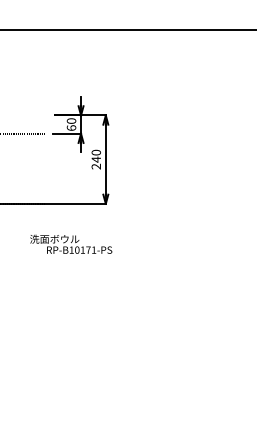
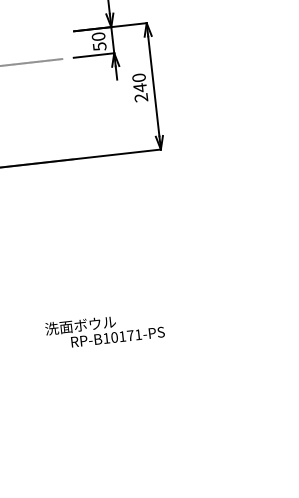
text: (71, 127) -> (99, 45), 60 -> 50
text: (71, 243) -> (105, 328), moved

